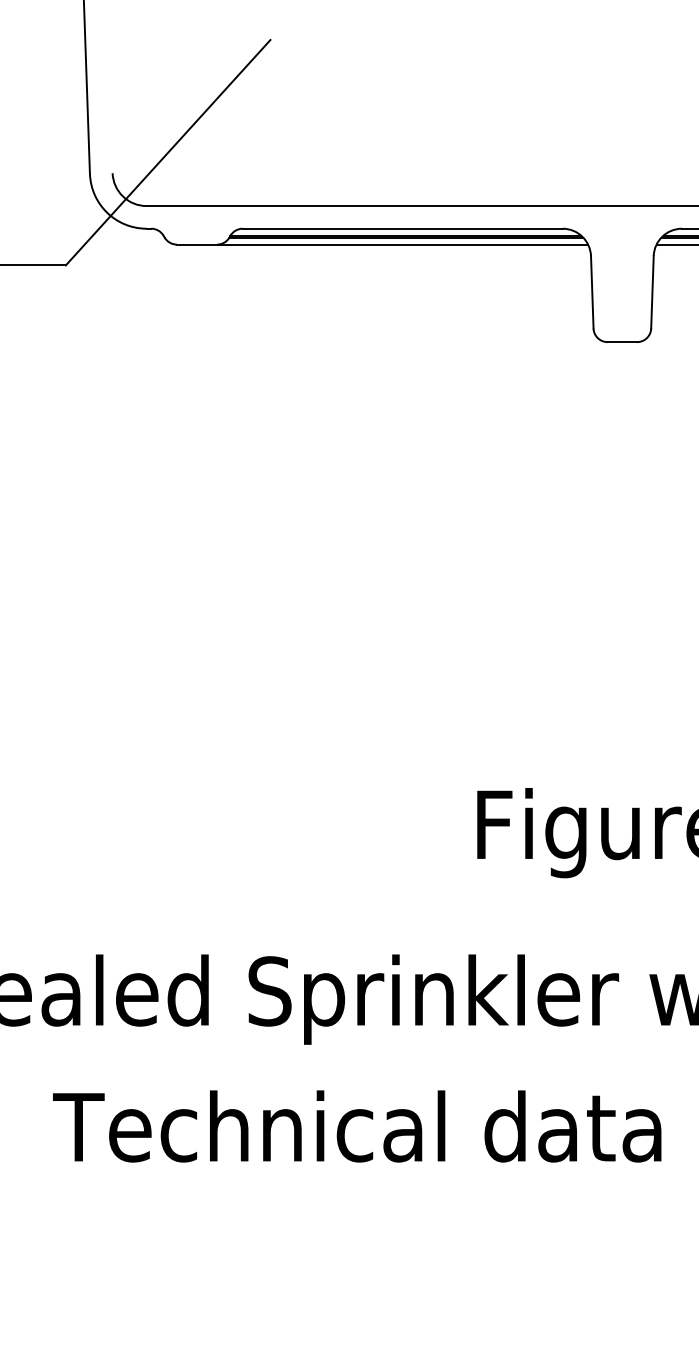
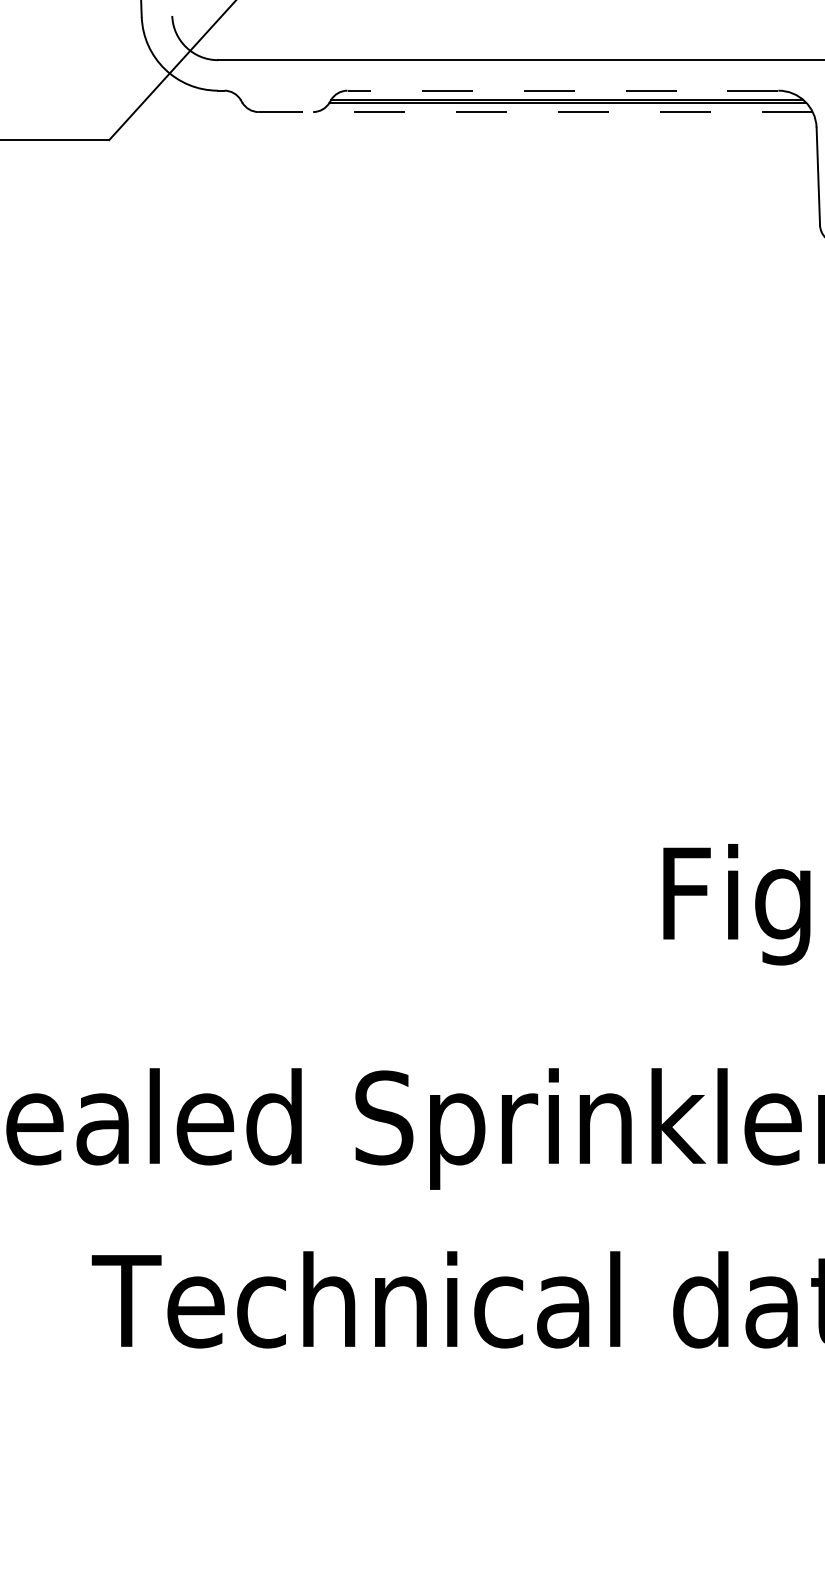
line: (402, 228) -> (562, 90), solid -> dashed
line: (382, 244) -> (535, 111), solid -> dashed

